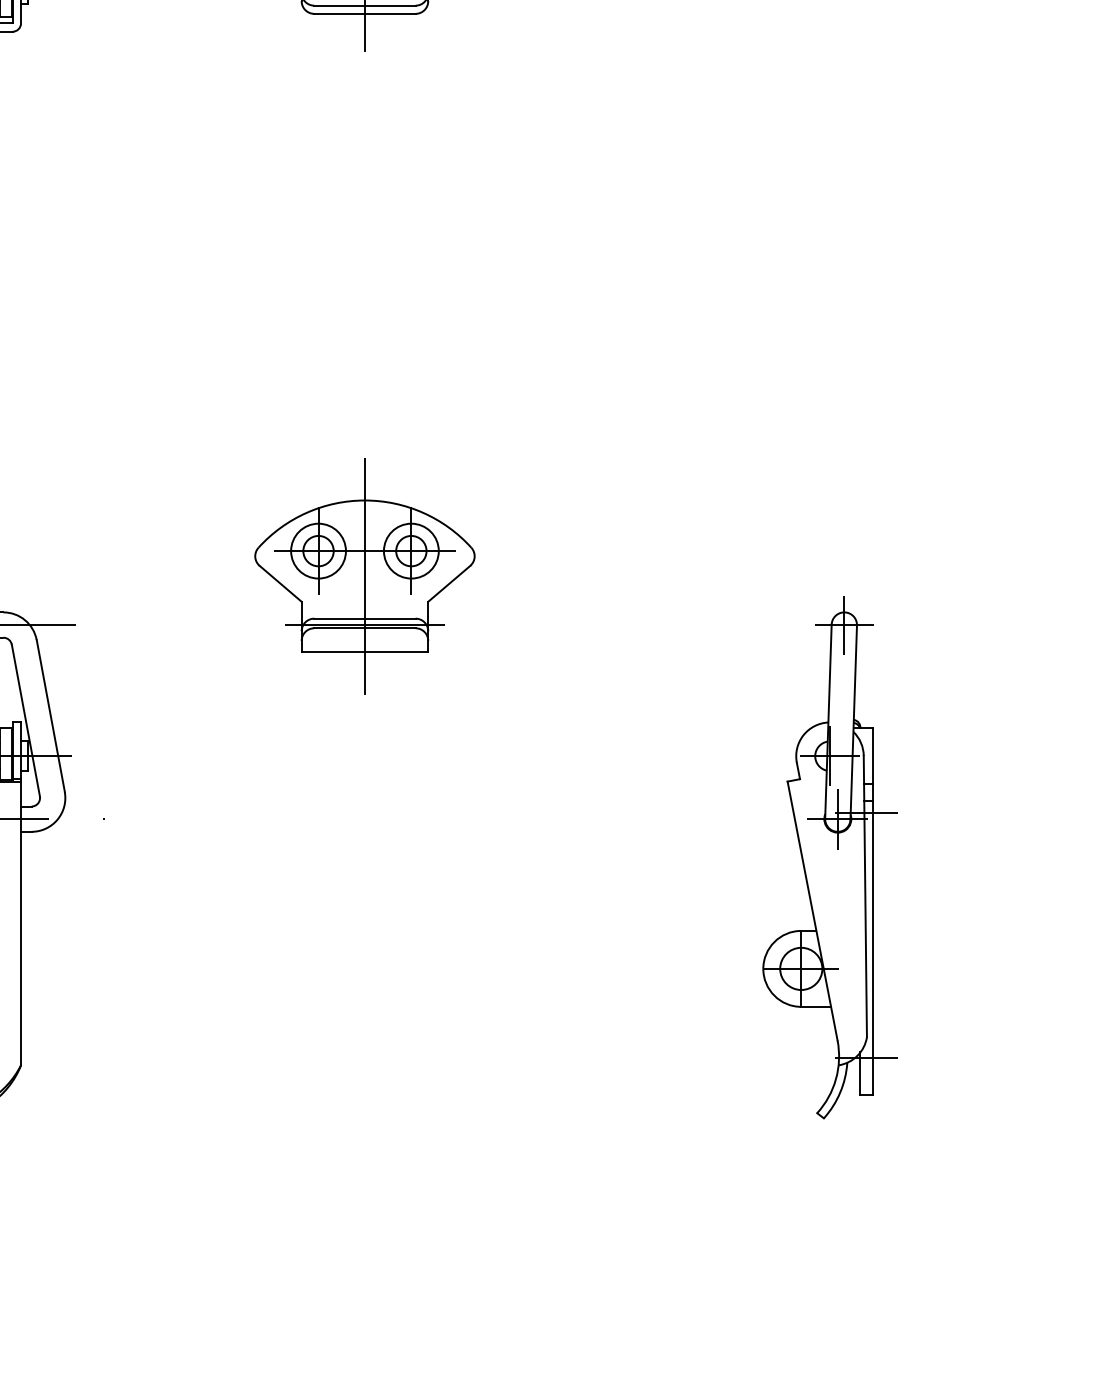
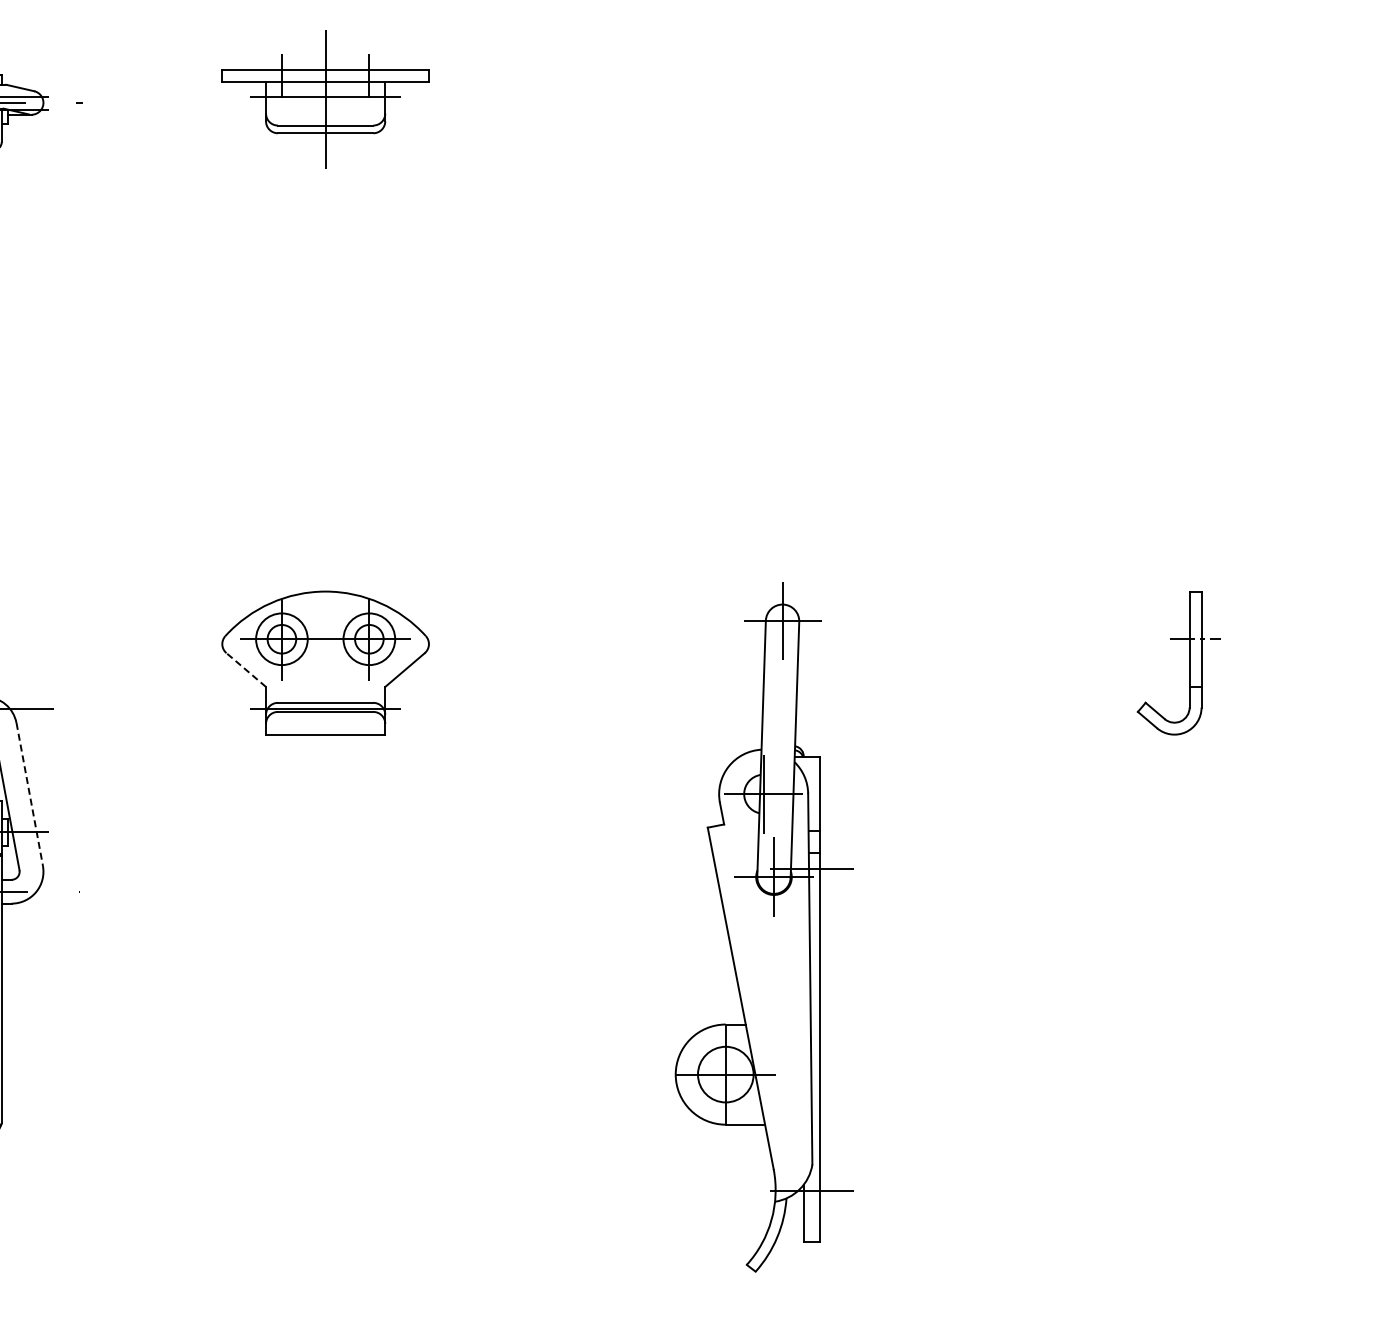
line: (364, 575) -> (325, 662), removed
line: (280, 584) -> (246, 670), solid -> dashed
line: (50, 715) -> (29, 794), solid -> dashed
part: (829, 857) -> (763, 927), size x1.4

